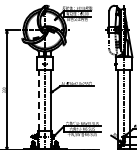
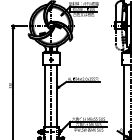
line: (38, 100) -> (44, 95), dashed -> solid

